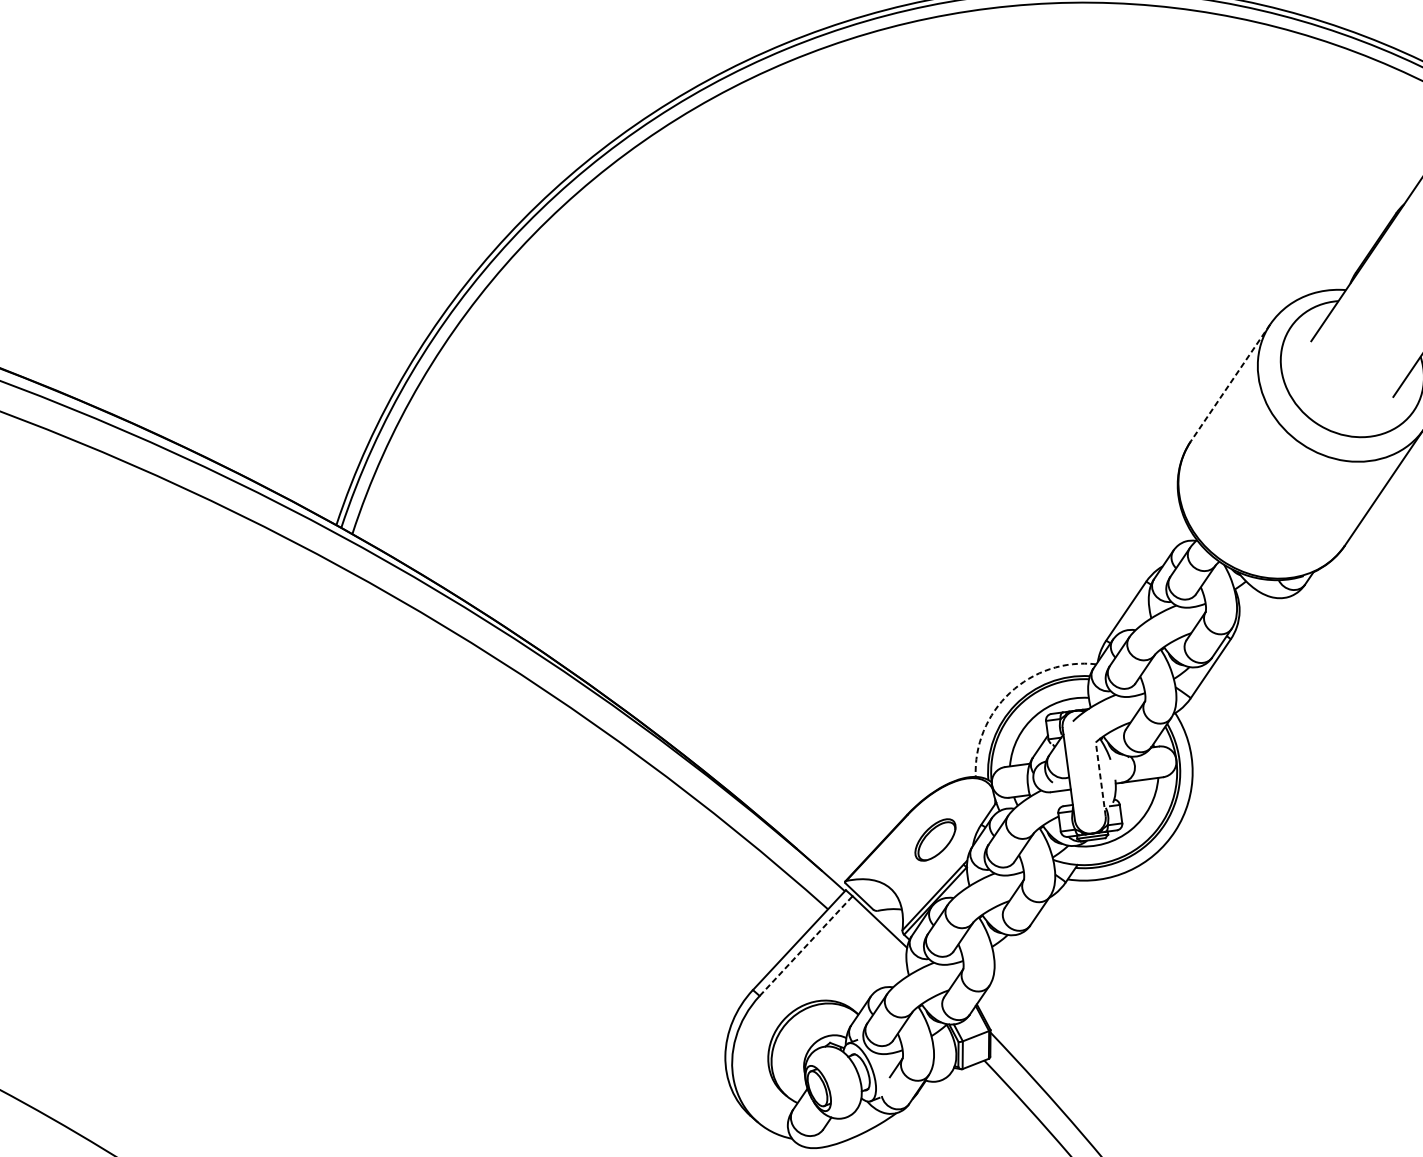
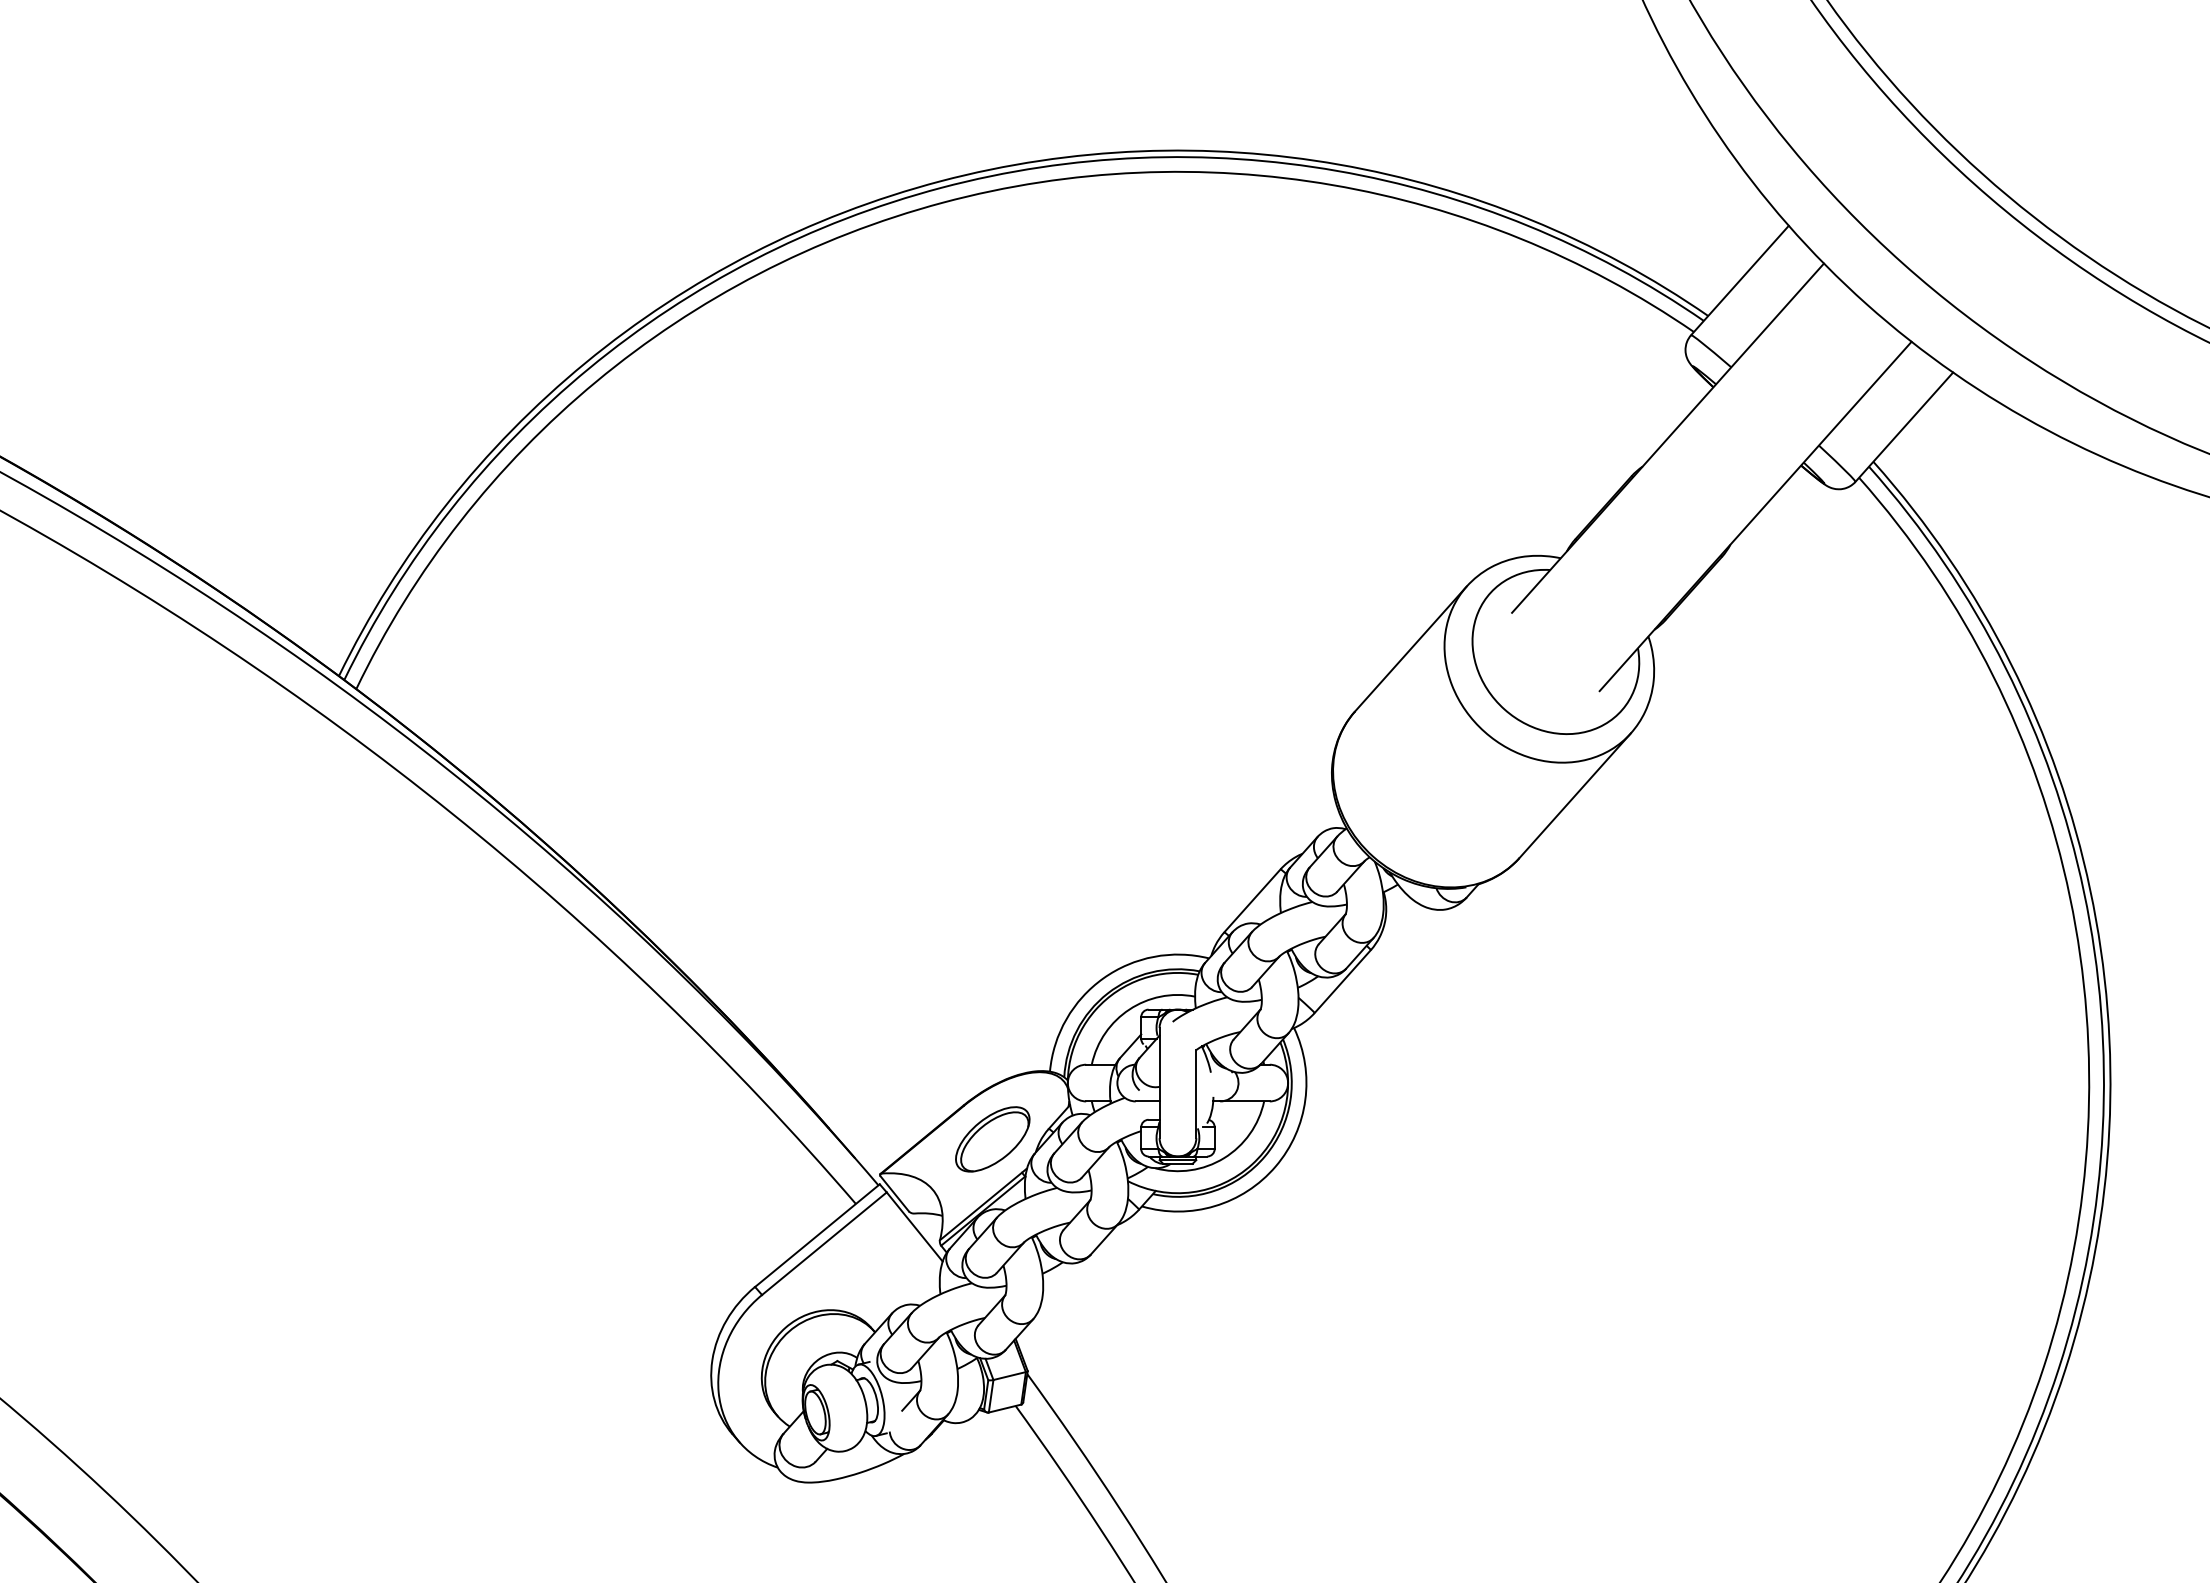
line: (1230, 383) -> (1410, 649), dashed -> solid
arc: (1010, 692) -> (1103, 978), dashed -> solid
line: (1100, 778) -> (1196, 1093), dashed -> solid
part: (935, 840) -> (992, 1139), size x1.43
line: (806, 945) -> (824, 1243), dashed -> solid

